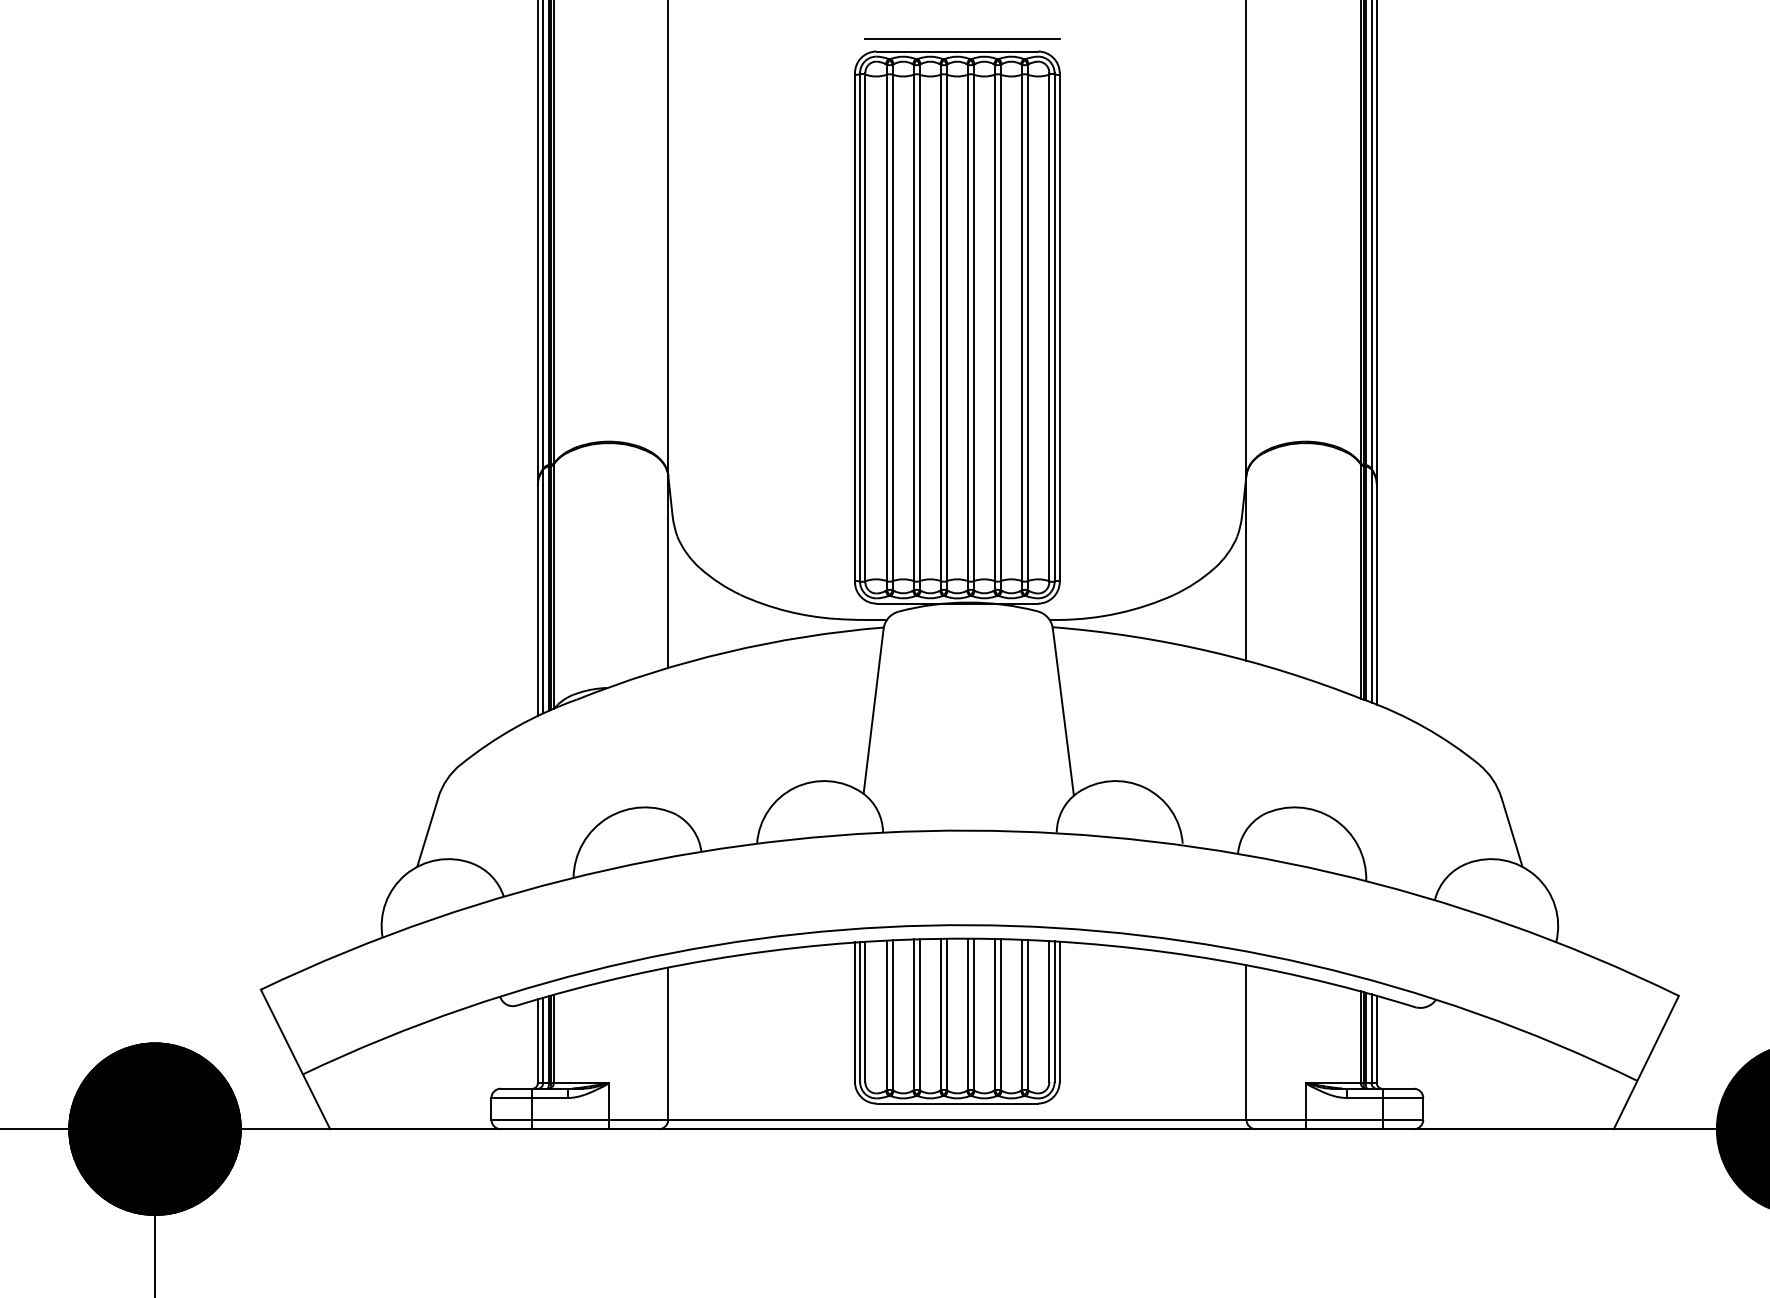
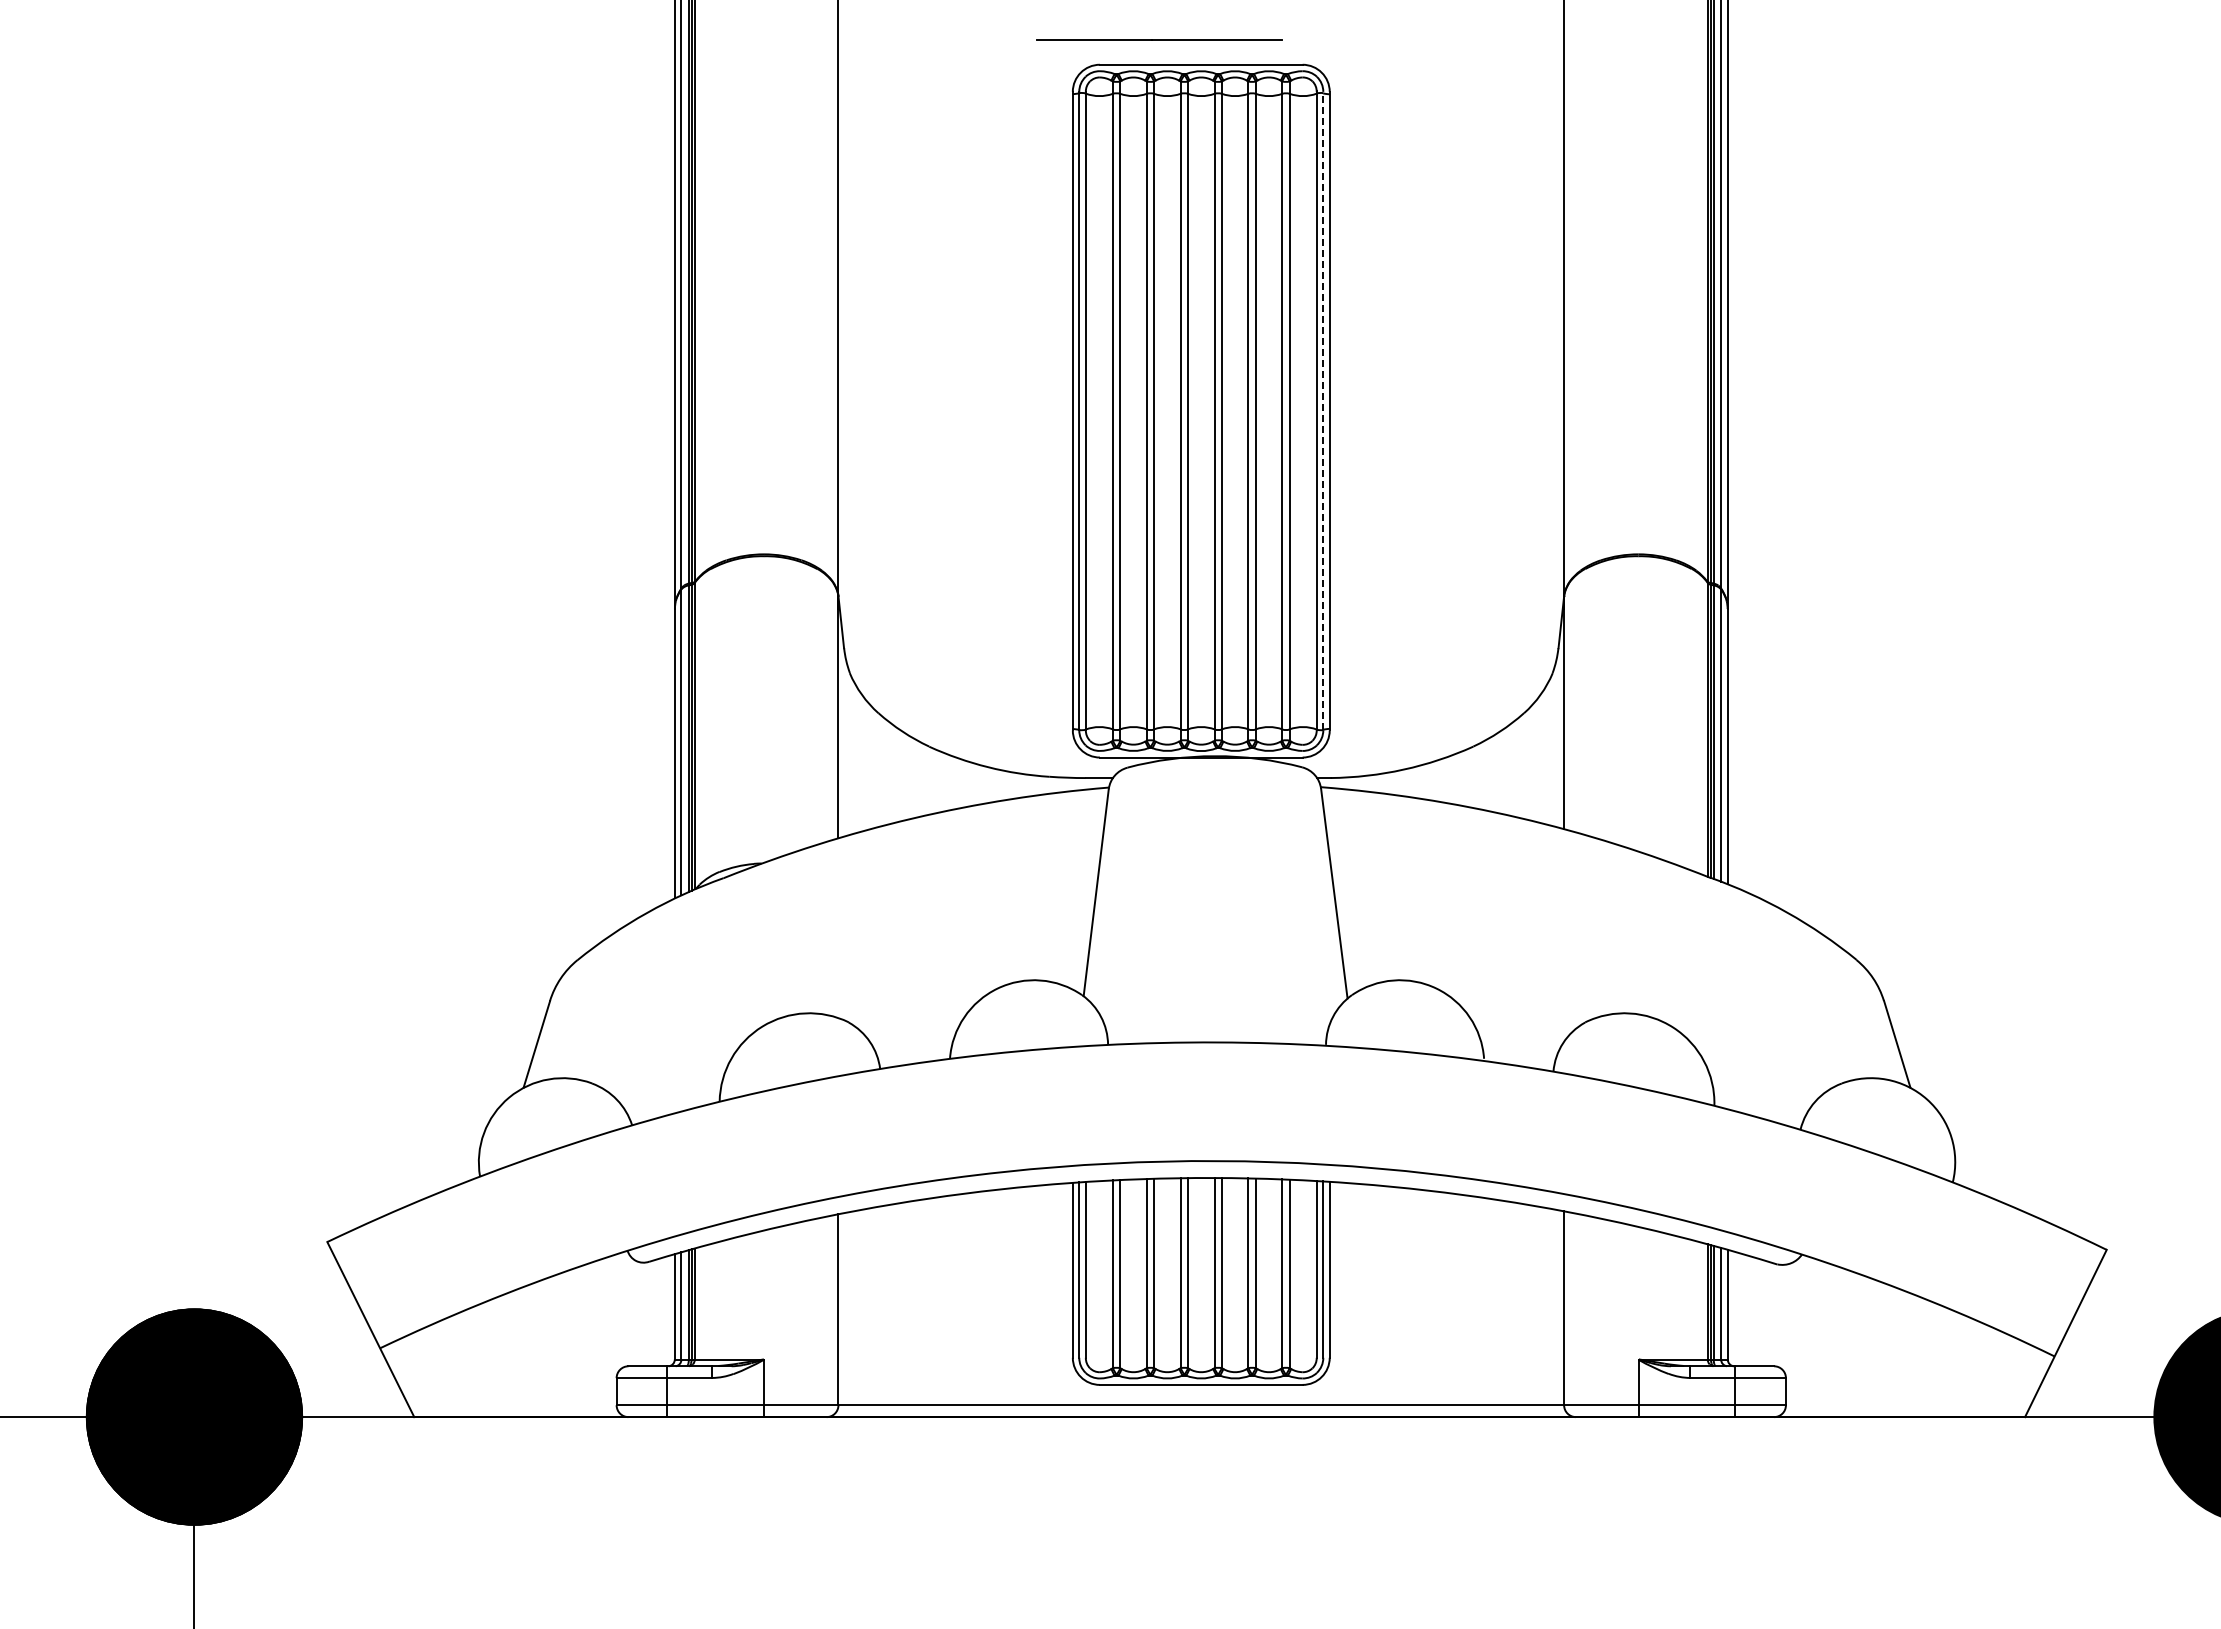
line: (963, 38) -> (1159, 39), moved
line: (1054, 327) -> (1323, 410), solid -> dashed

